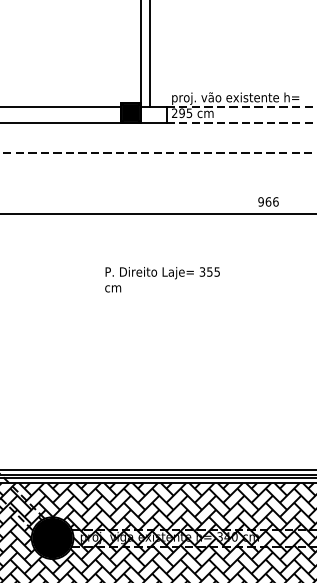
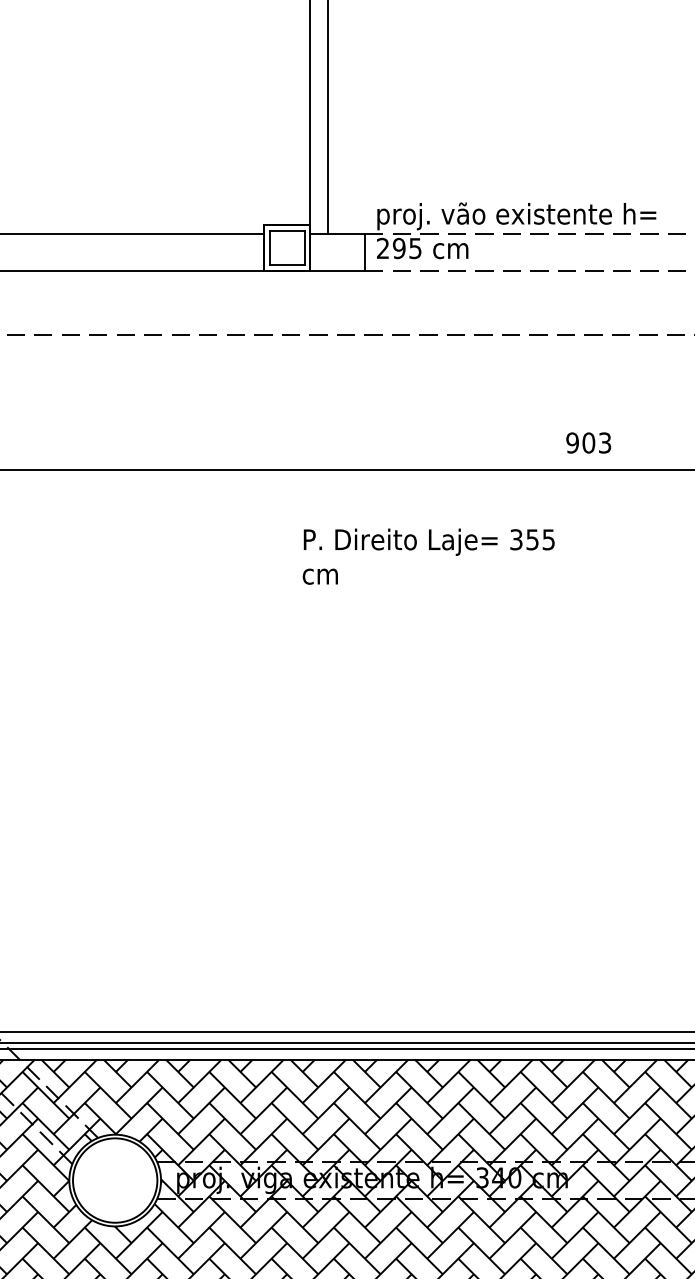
fill: (130, 112) -> (286, 246), removed
text: (272, 201) -> (597, 442), 966 -> 903
text: (162, 279) -> (428, 556), moved
fill: (52, 537) -> (114, 1179), removed

